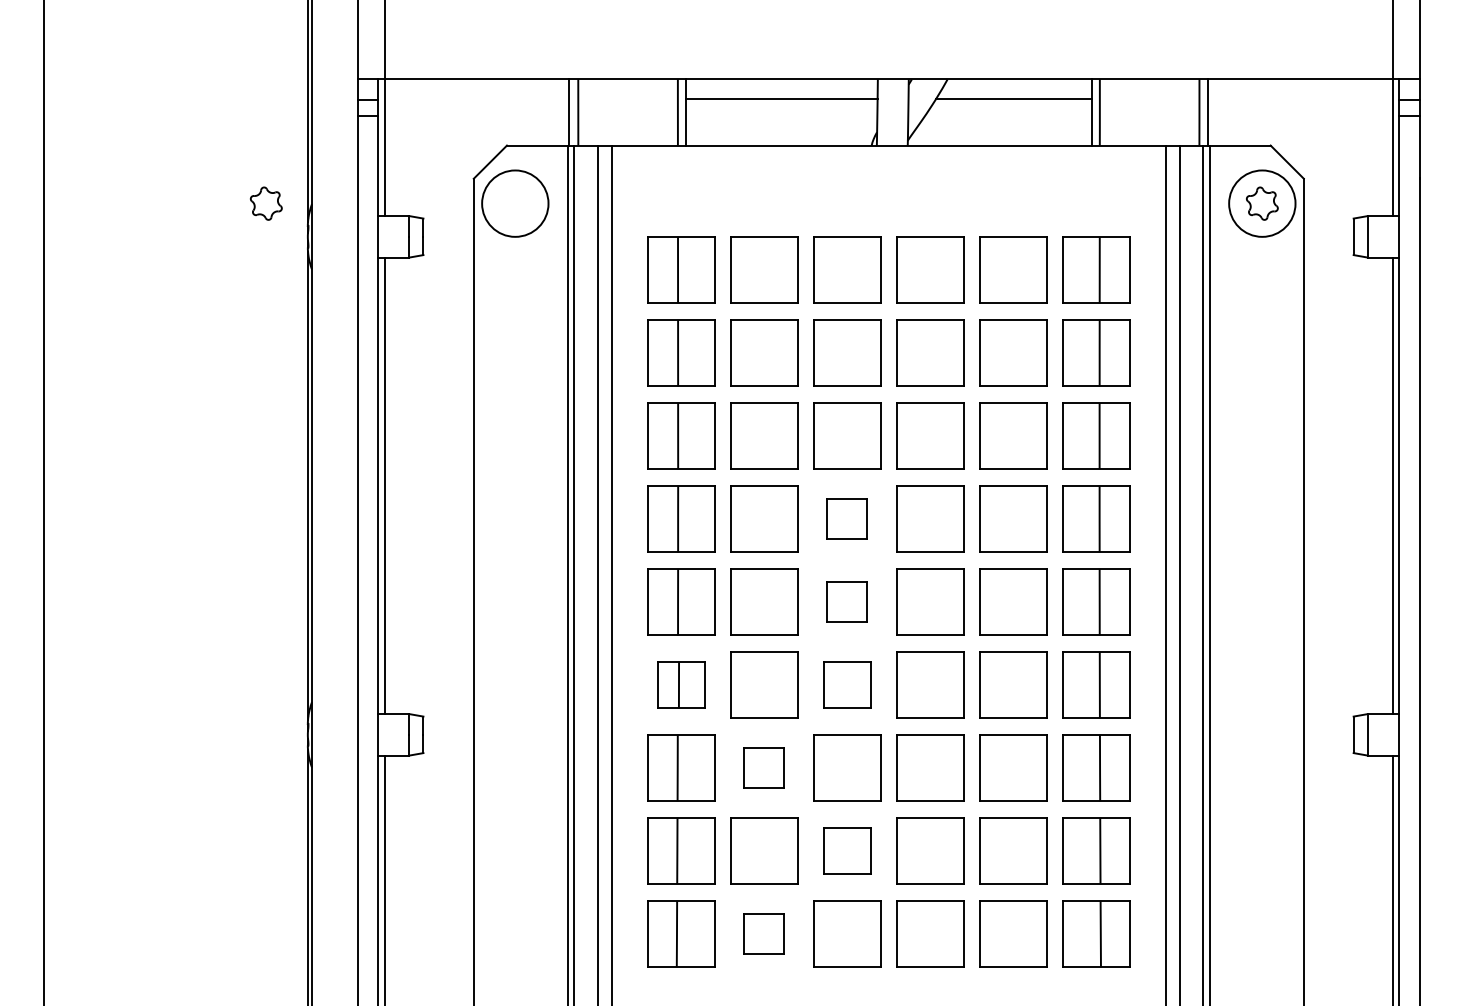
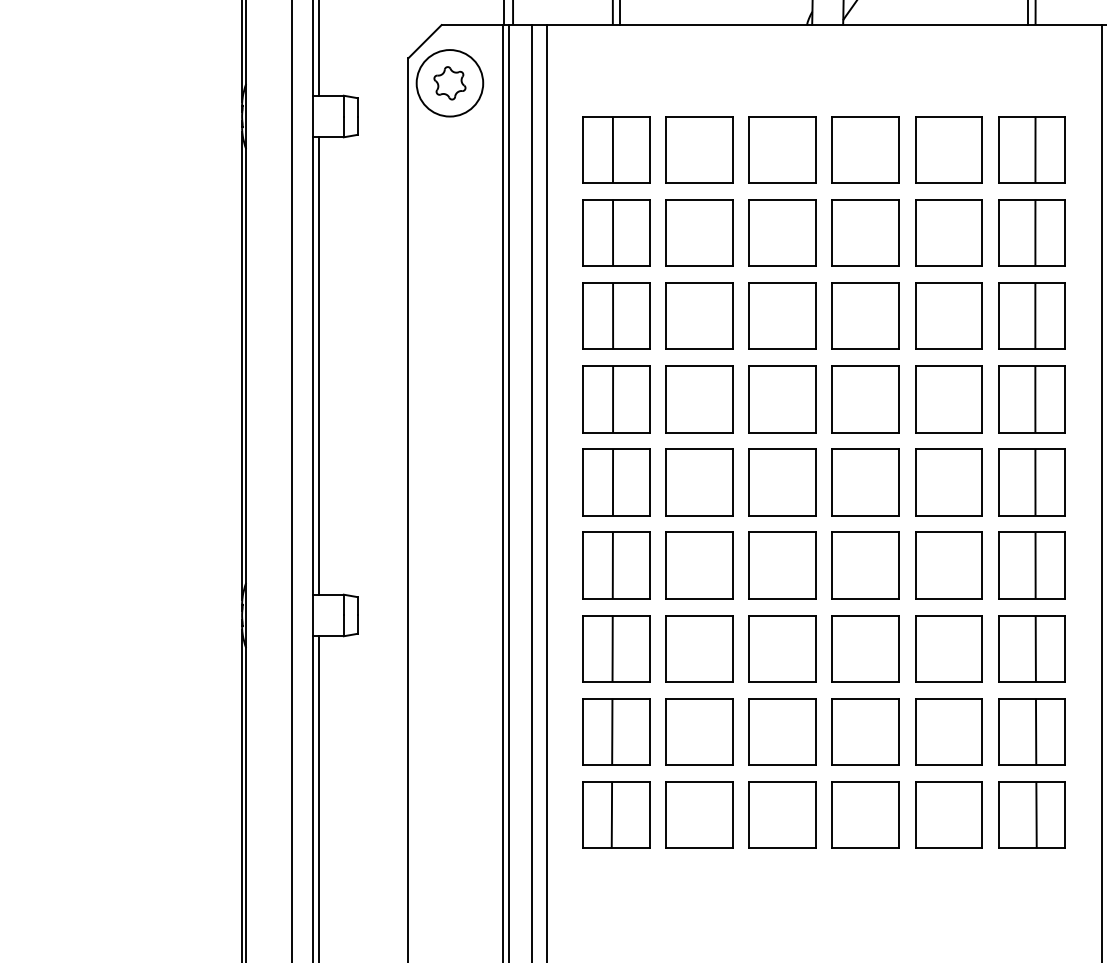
part: (266, 203) -> (450, 83), moved
part: (847, 518) -> (782, 398), size x1.67
part: (847, 601) -> (782, 481), size x1.67
part: (681, 684) -> (616, 565), size x1.43
part: (847, 684) -> (782, 565), size x1.43
part: (764, 767) -> (699, 648), size x1.67
part: (847, 850) -> (782, 731), size x1.43
part: (764, 933) -> (699, 814), size x1.67

